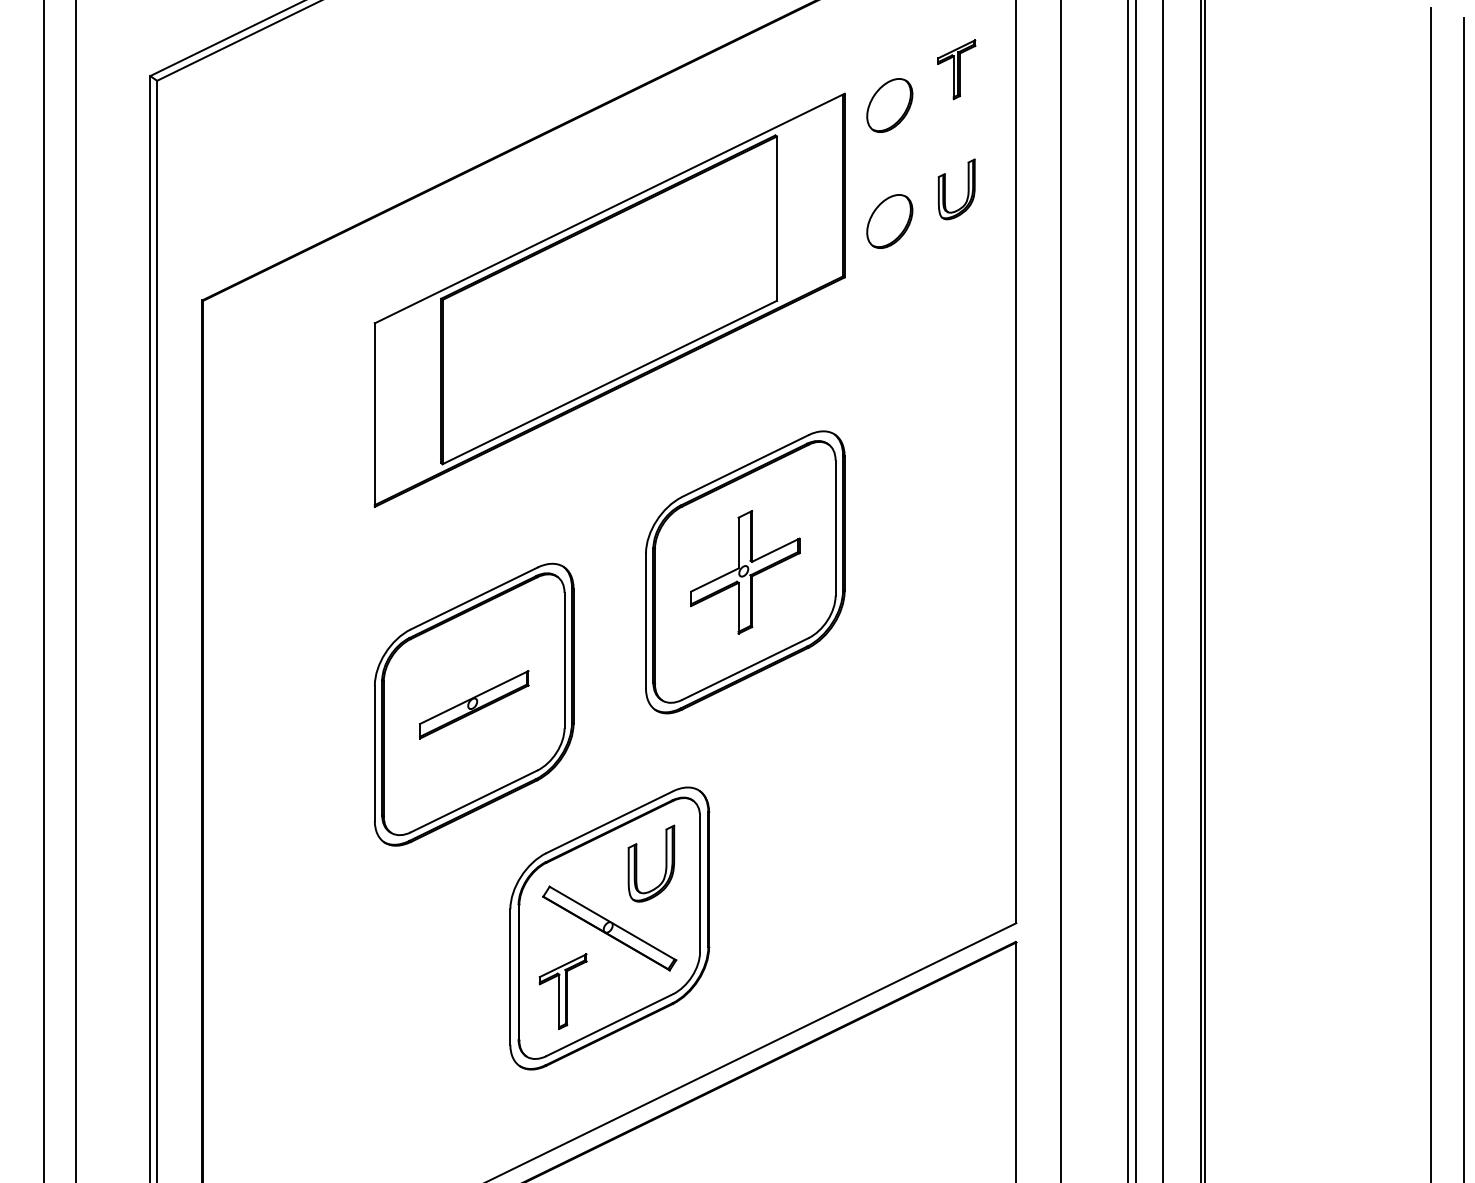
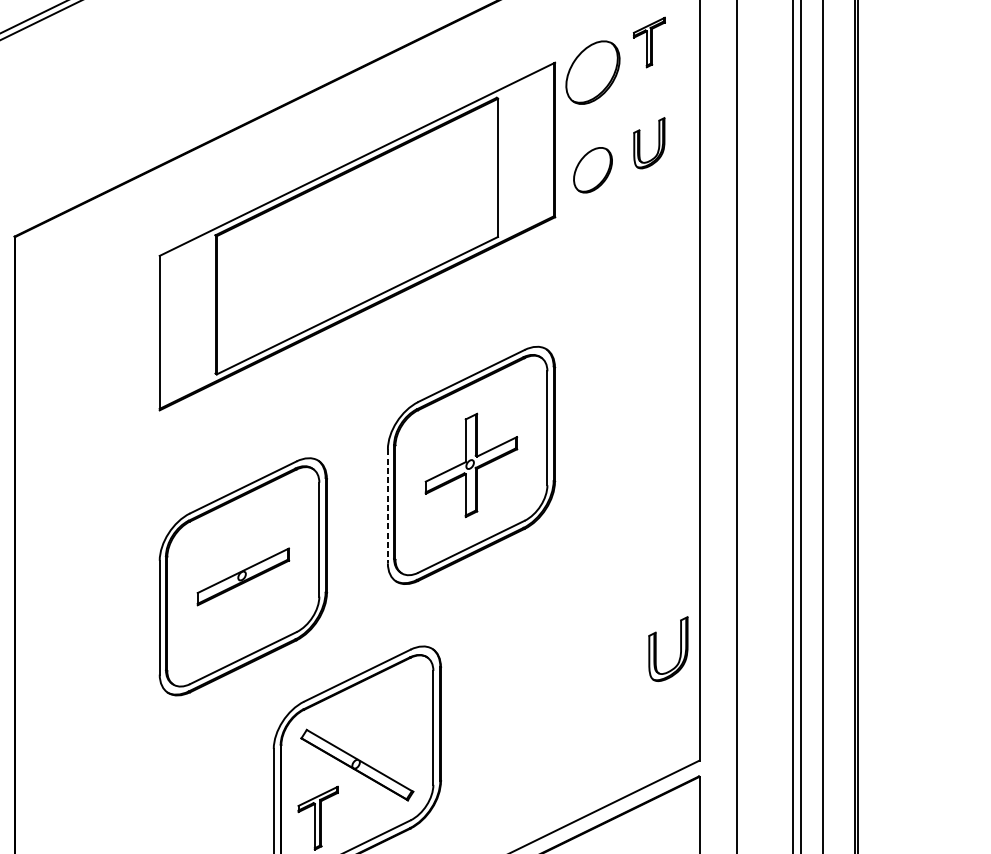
part: (889, 105) -> (592, 72), size x1.4
line: (645, 620) -> (387, 505), solid -> dashed
part: (637, 863) -> (656, 648), moved

